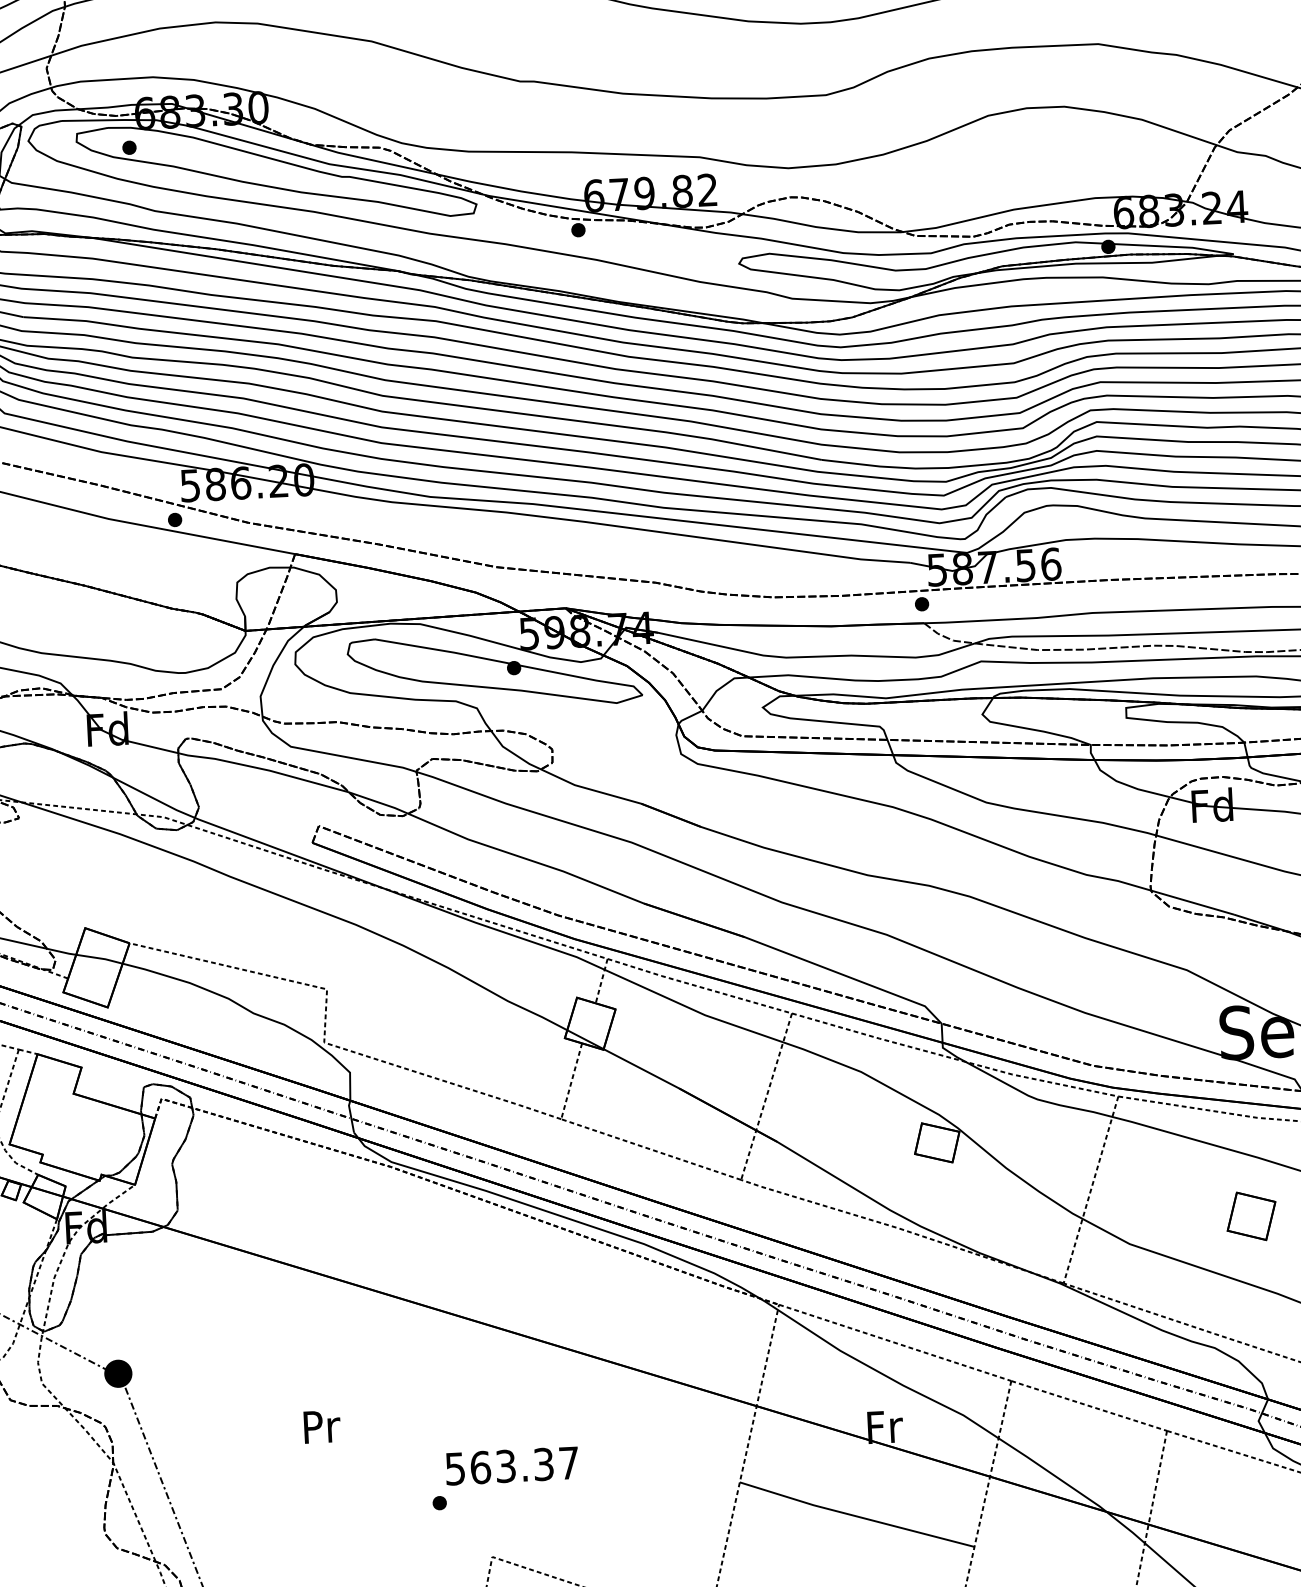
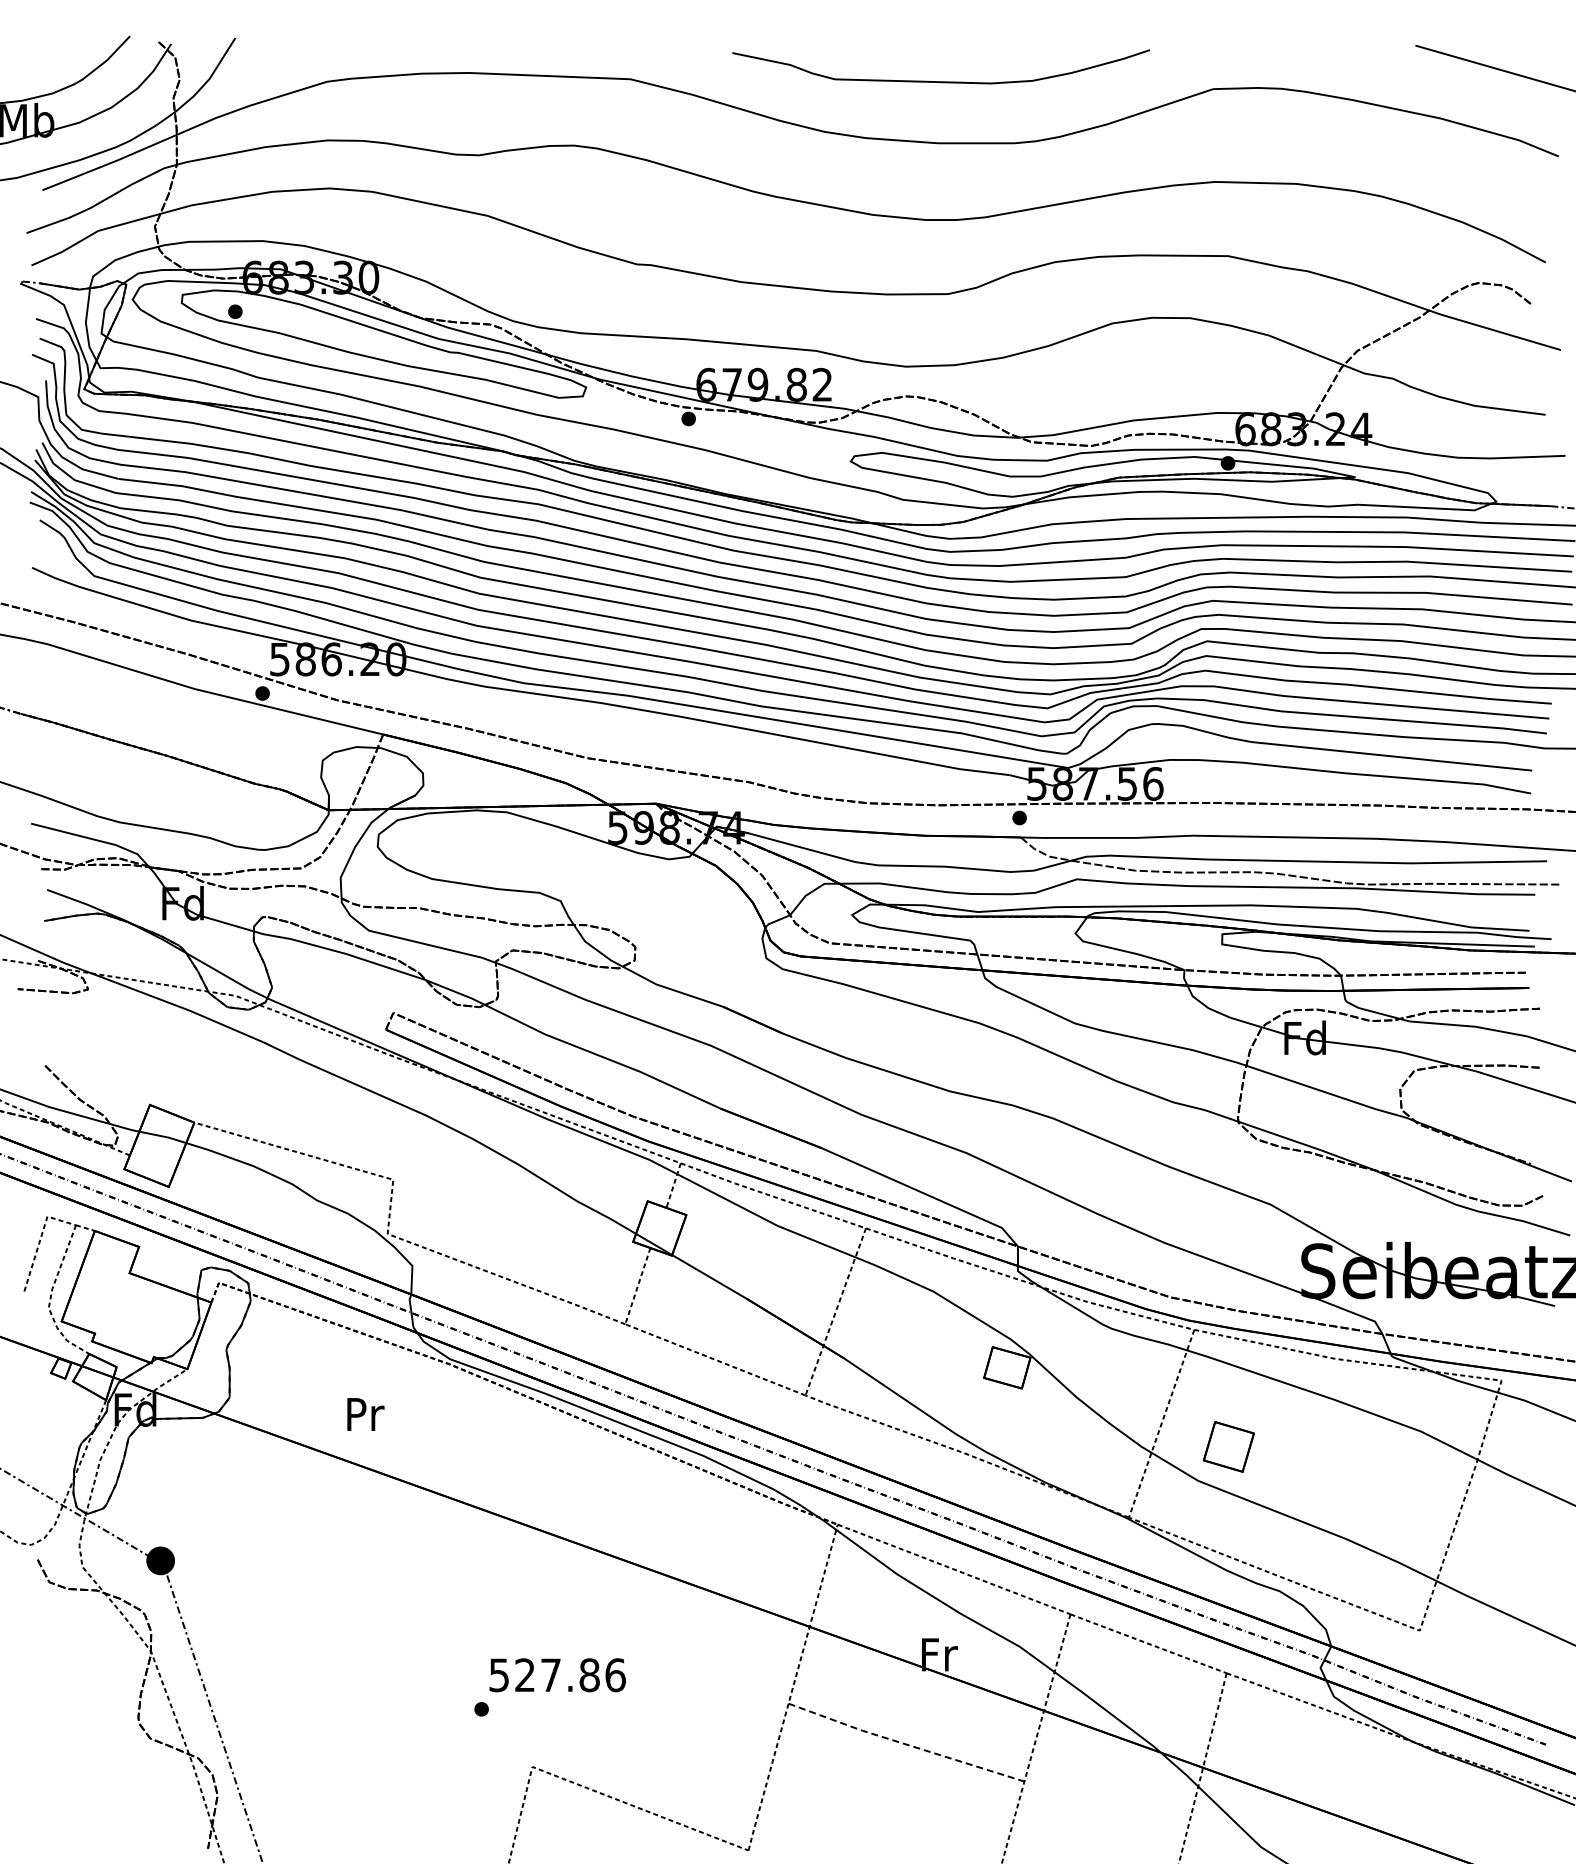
part: (494, 670) -> (580, 863), removed
part: (1251, 1215) -> (1228, 1446), moved
text: (321, 1426) -> (365, 1414), moved
text: (525, 1465) -> (570, 1675), 563.37 -> 527.86
line: (856, 1516) -> (905, 1744), solid -> dashed

